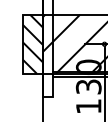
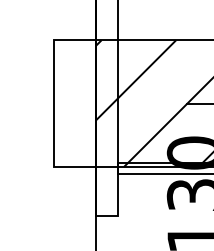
hatch: (32, 43) -> (74, 102), removed

